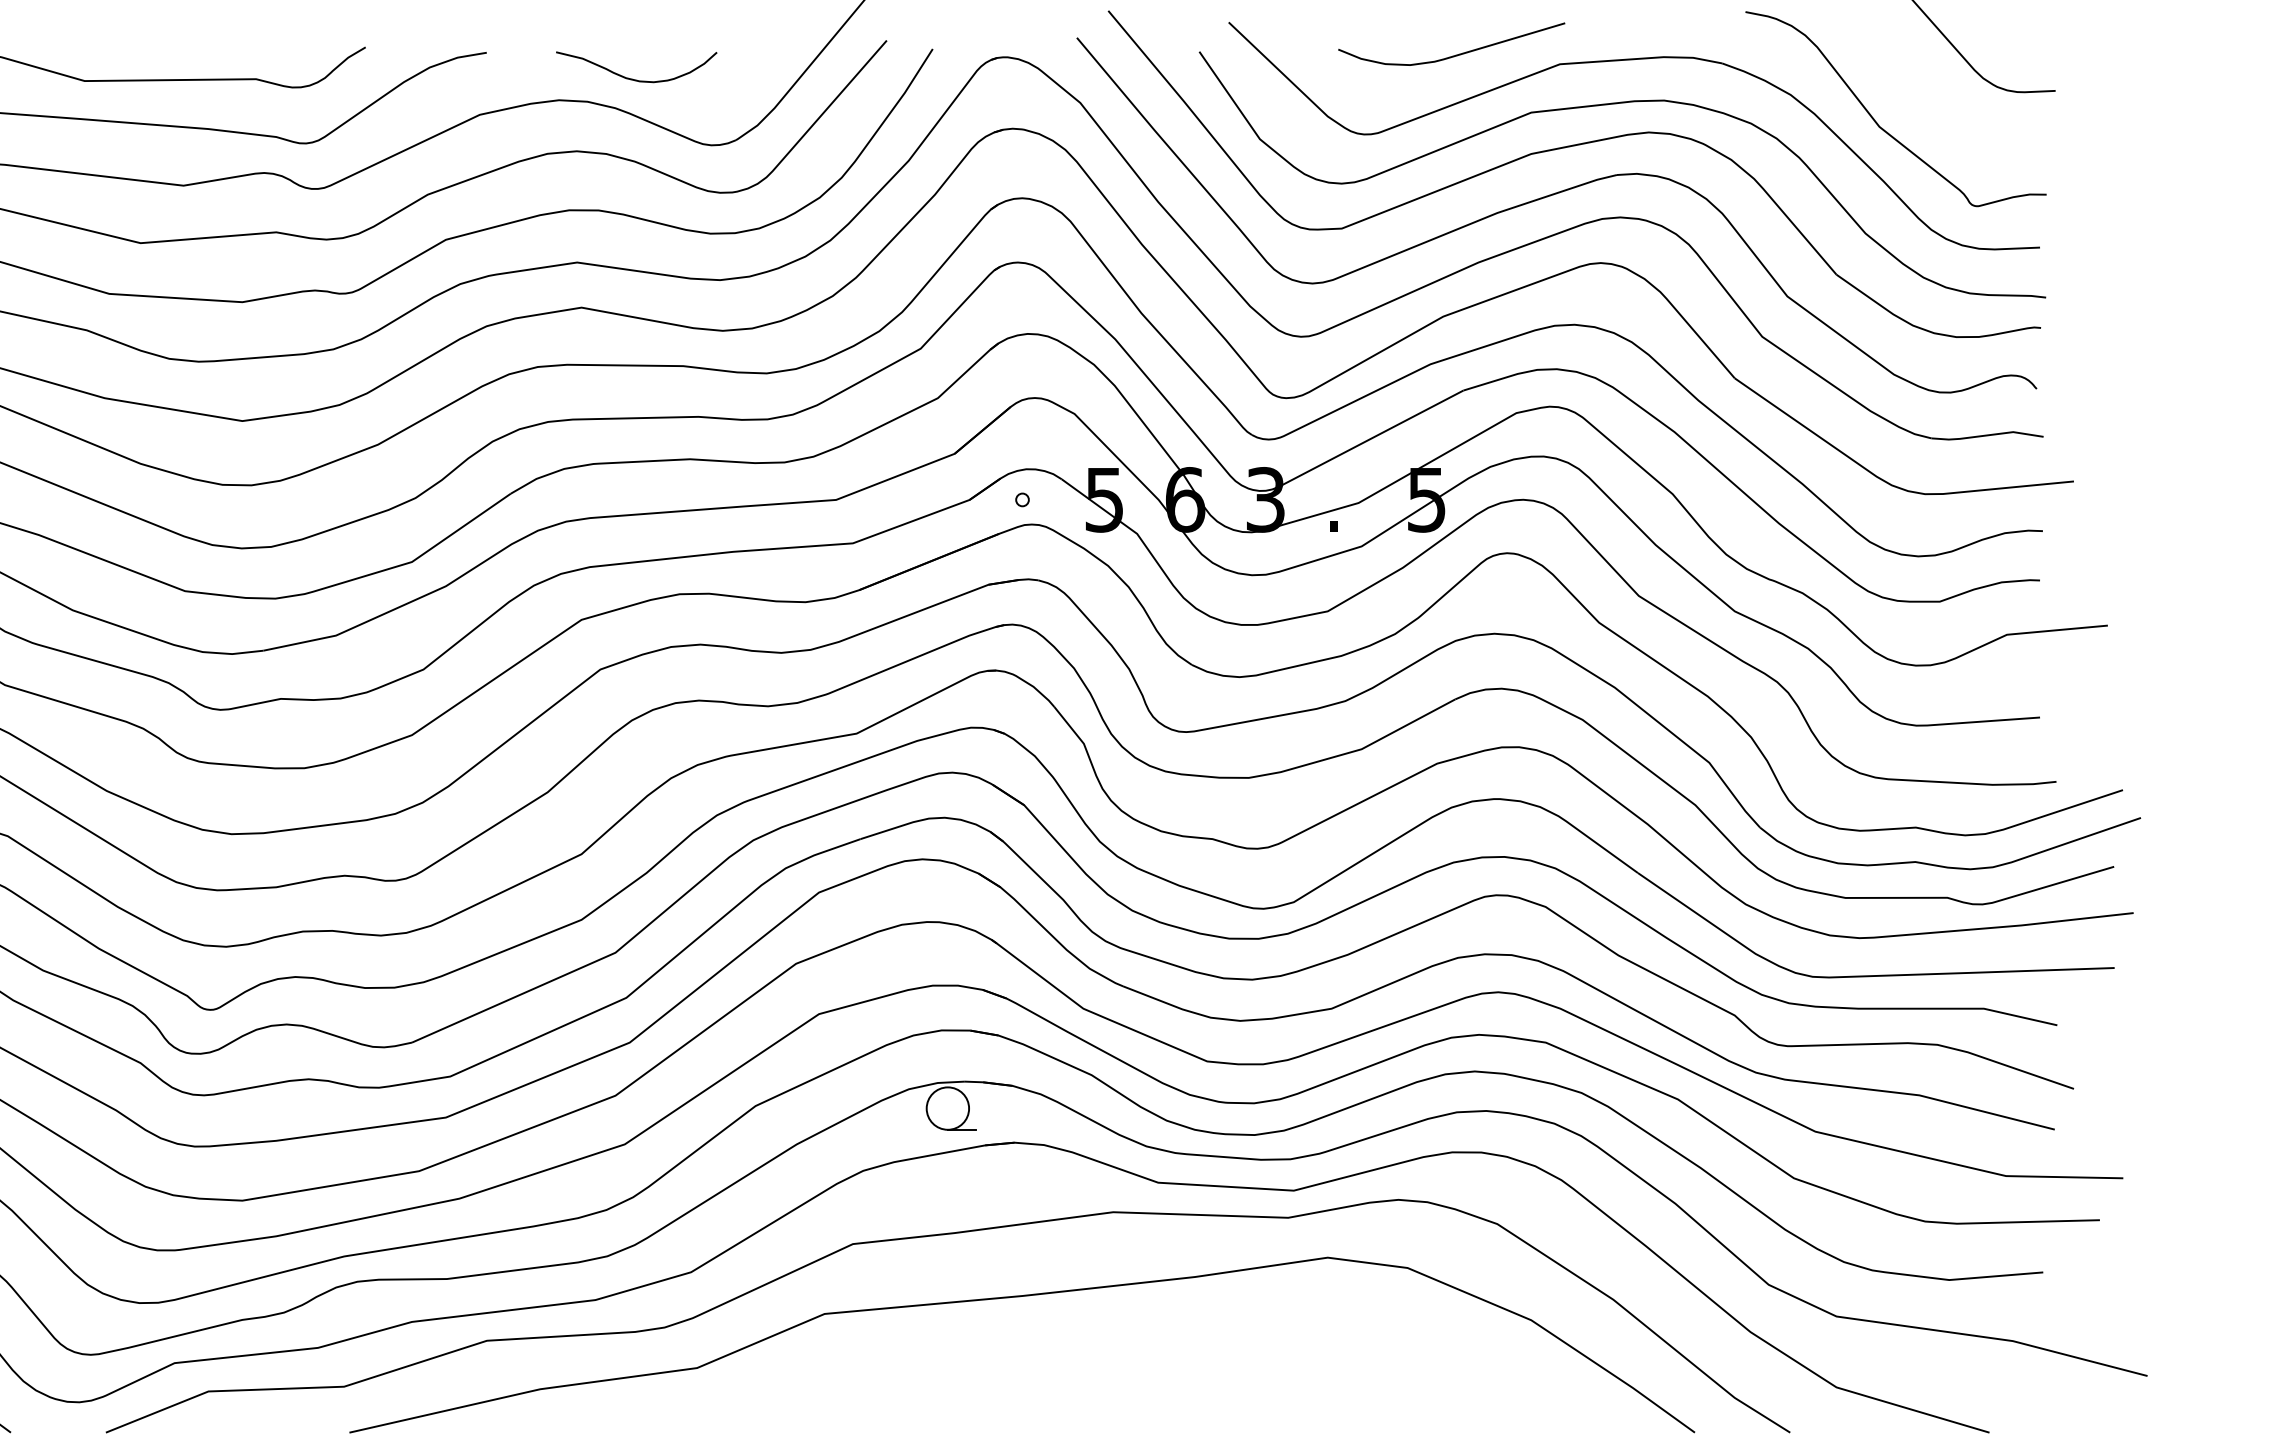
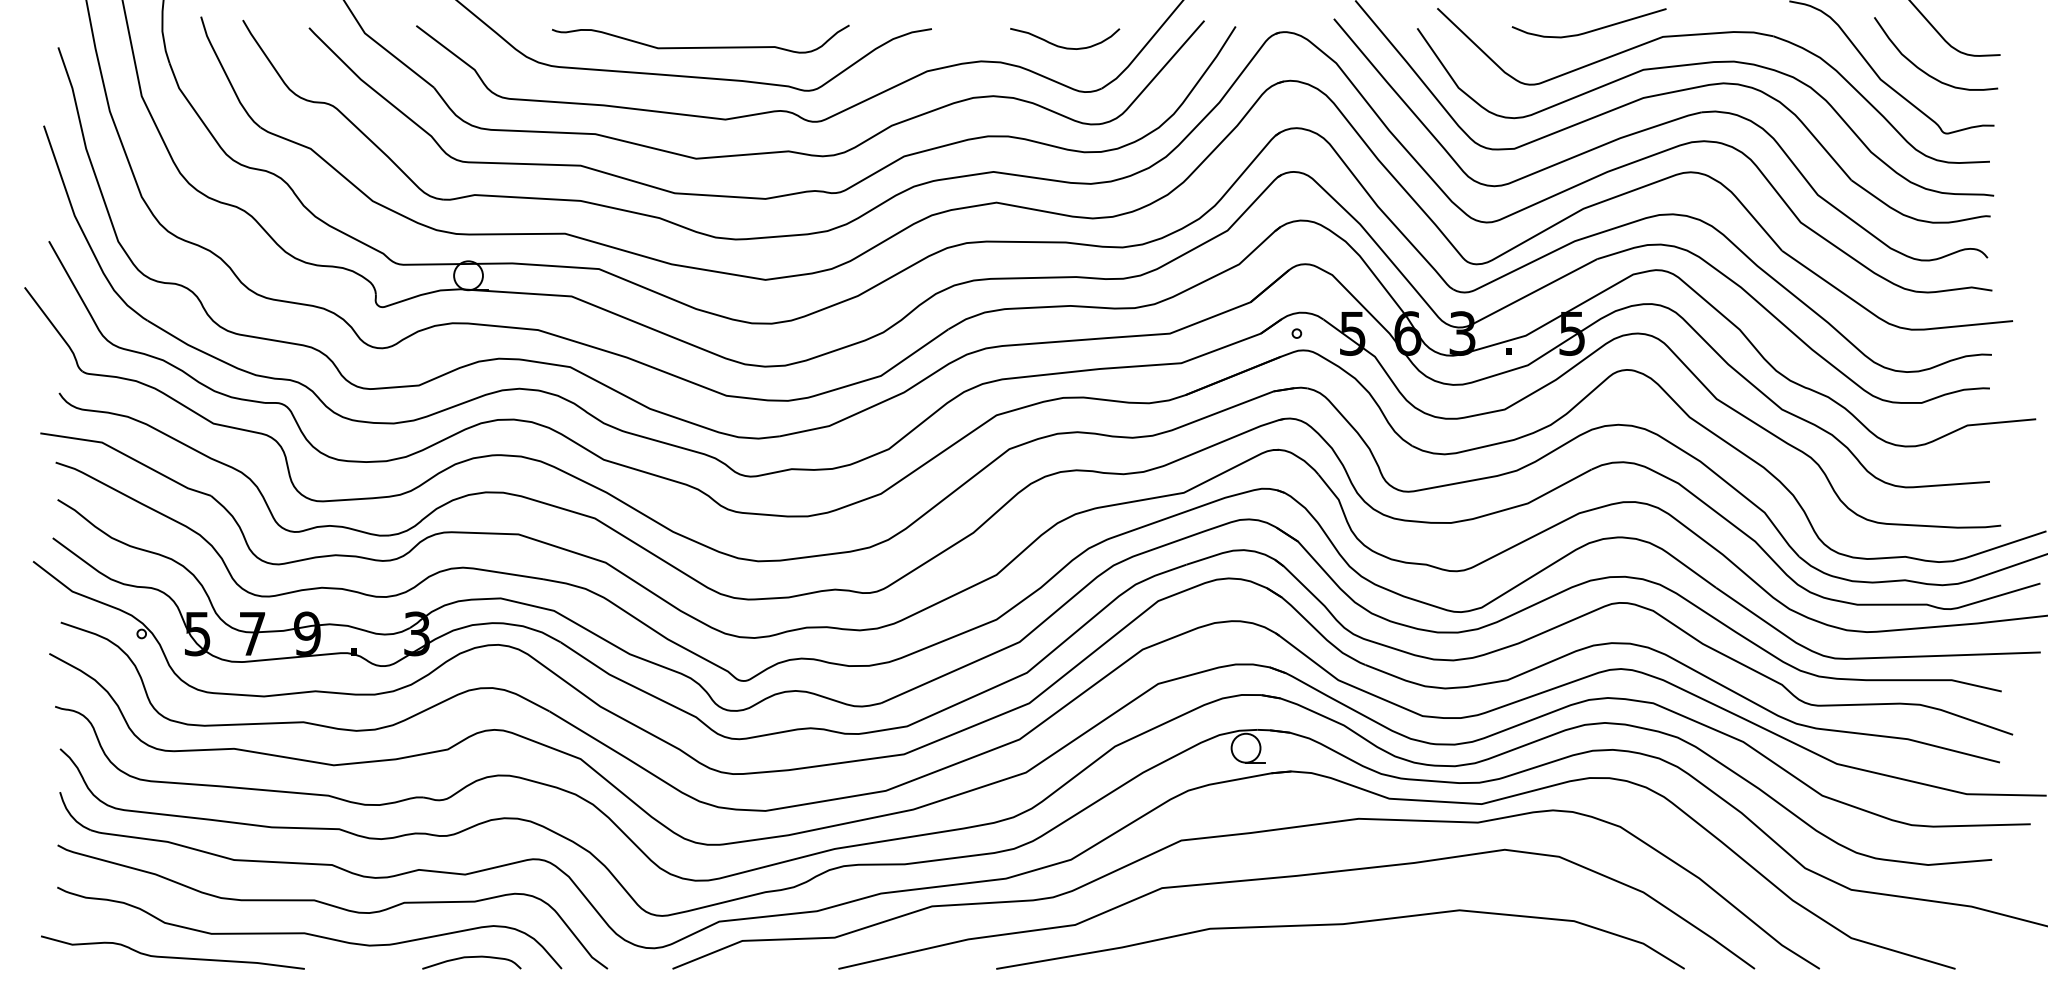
curve: (634, 78) -> (1063, 46), moved
curve: (1945, 115) -> (1925, 71), added
curve: (1086, 1368) -> (1340, 925), added

